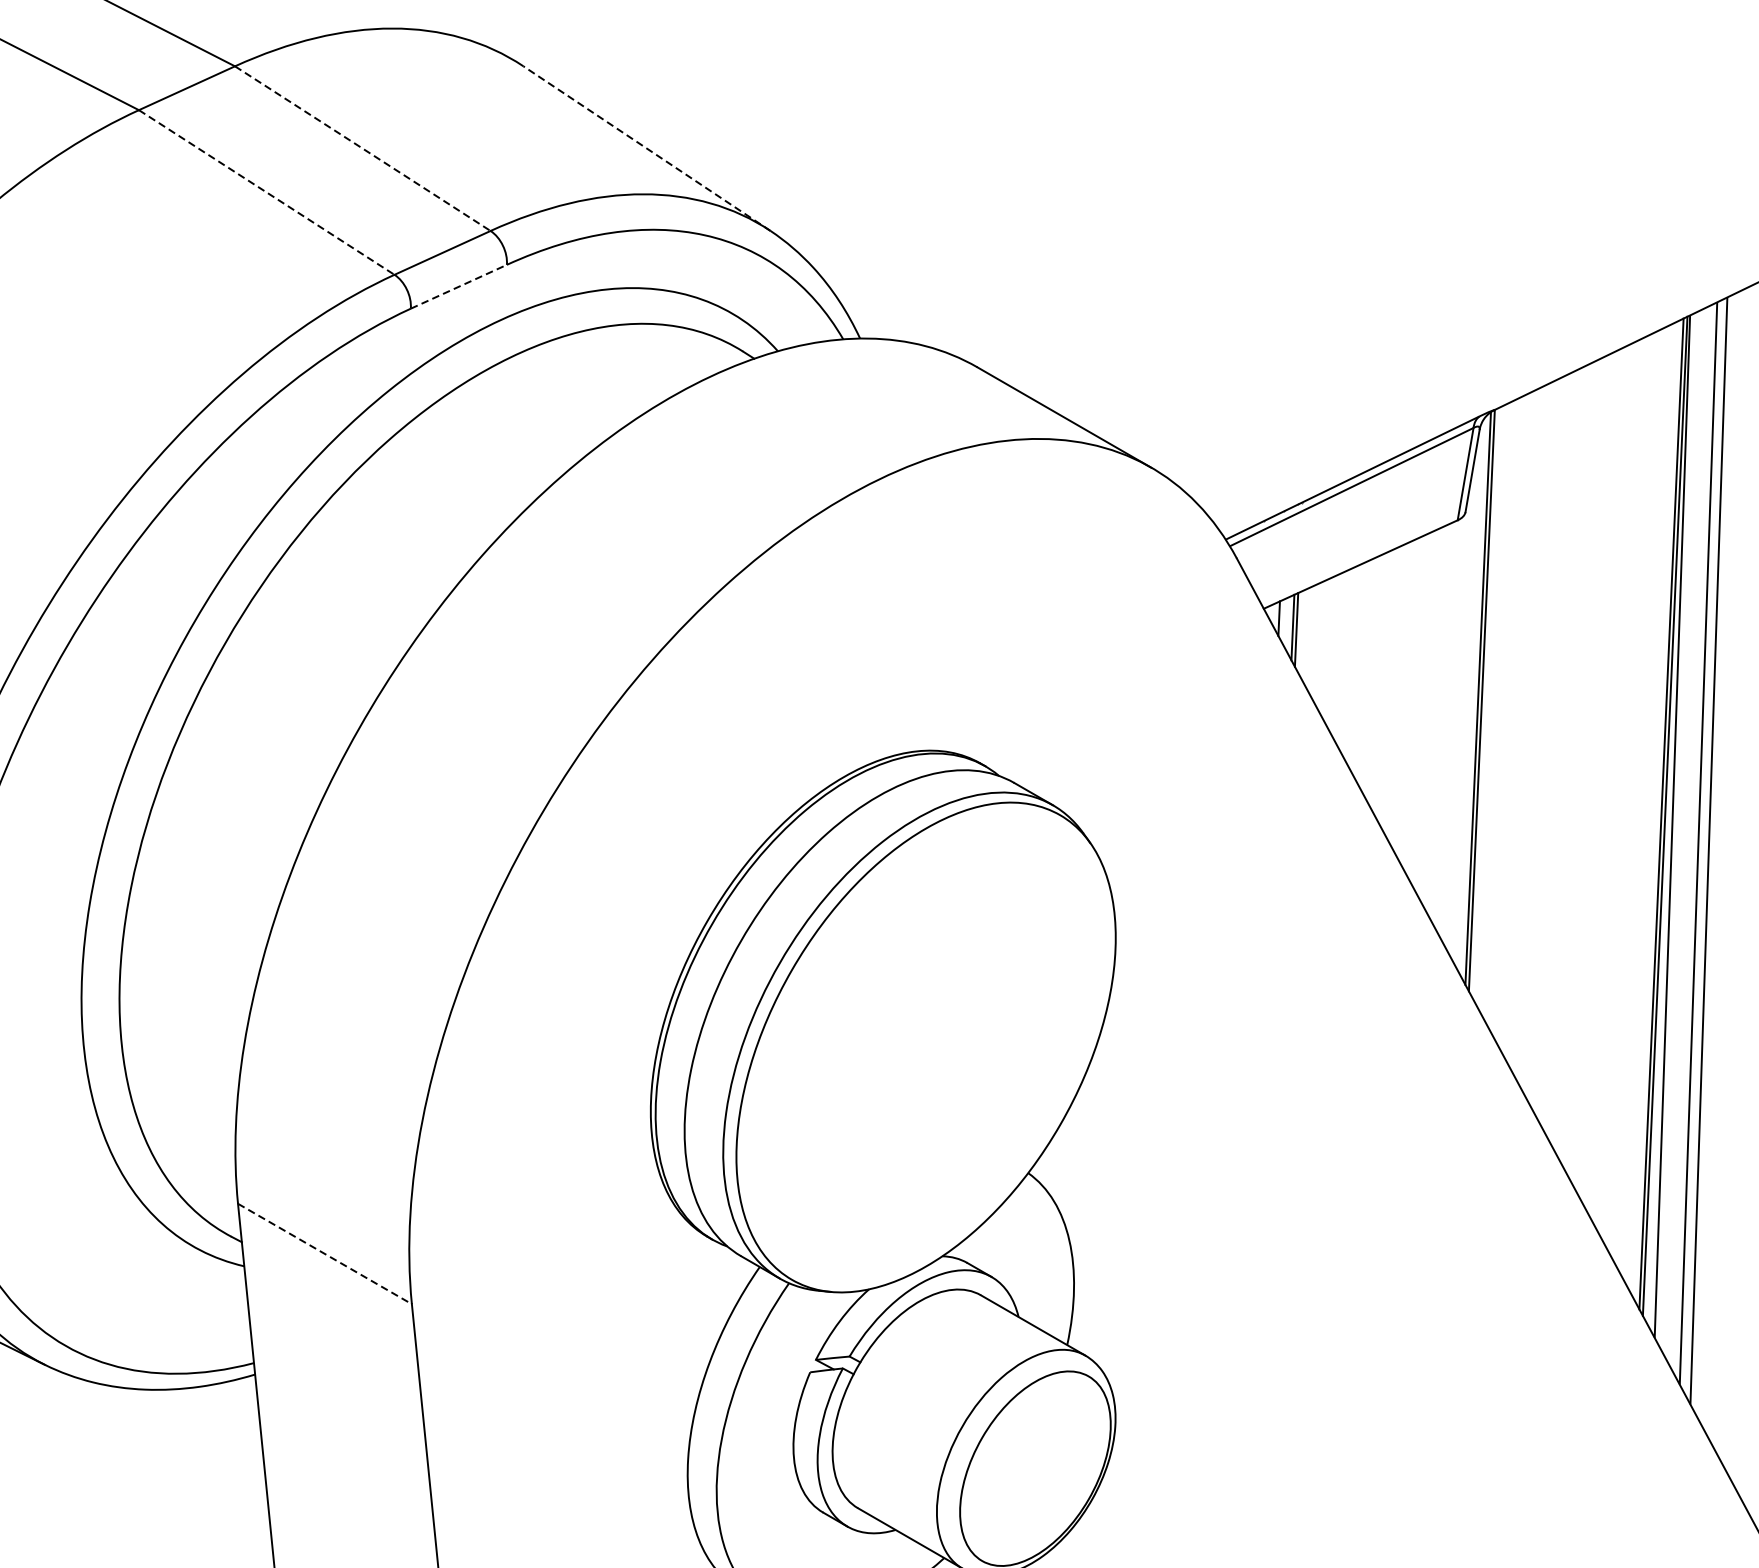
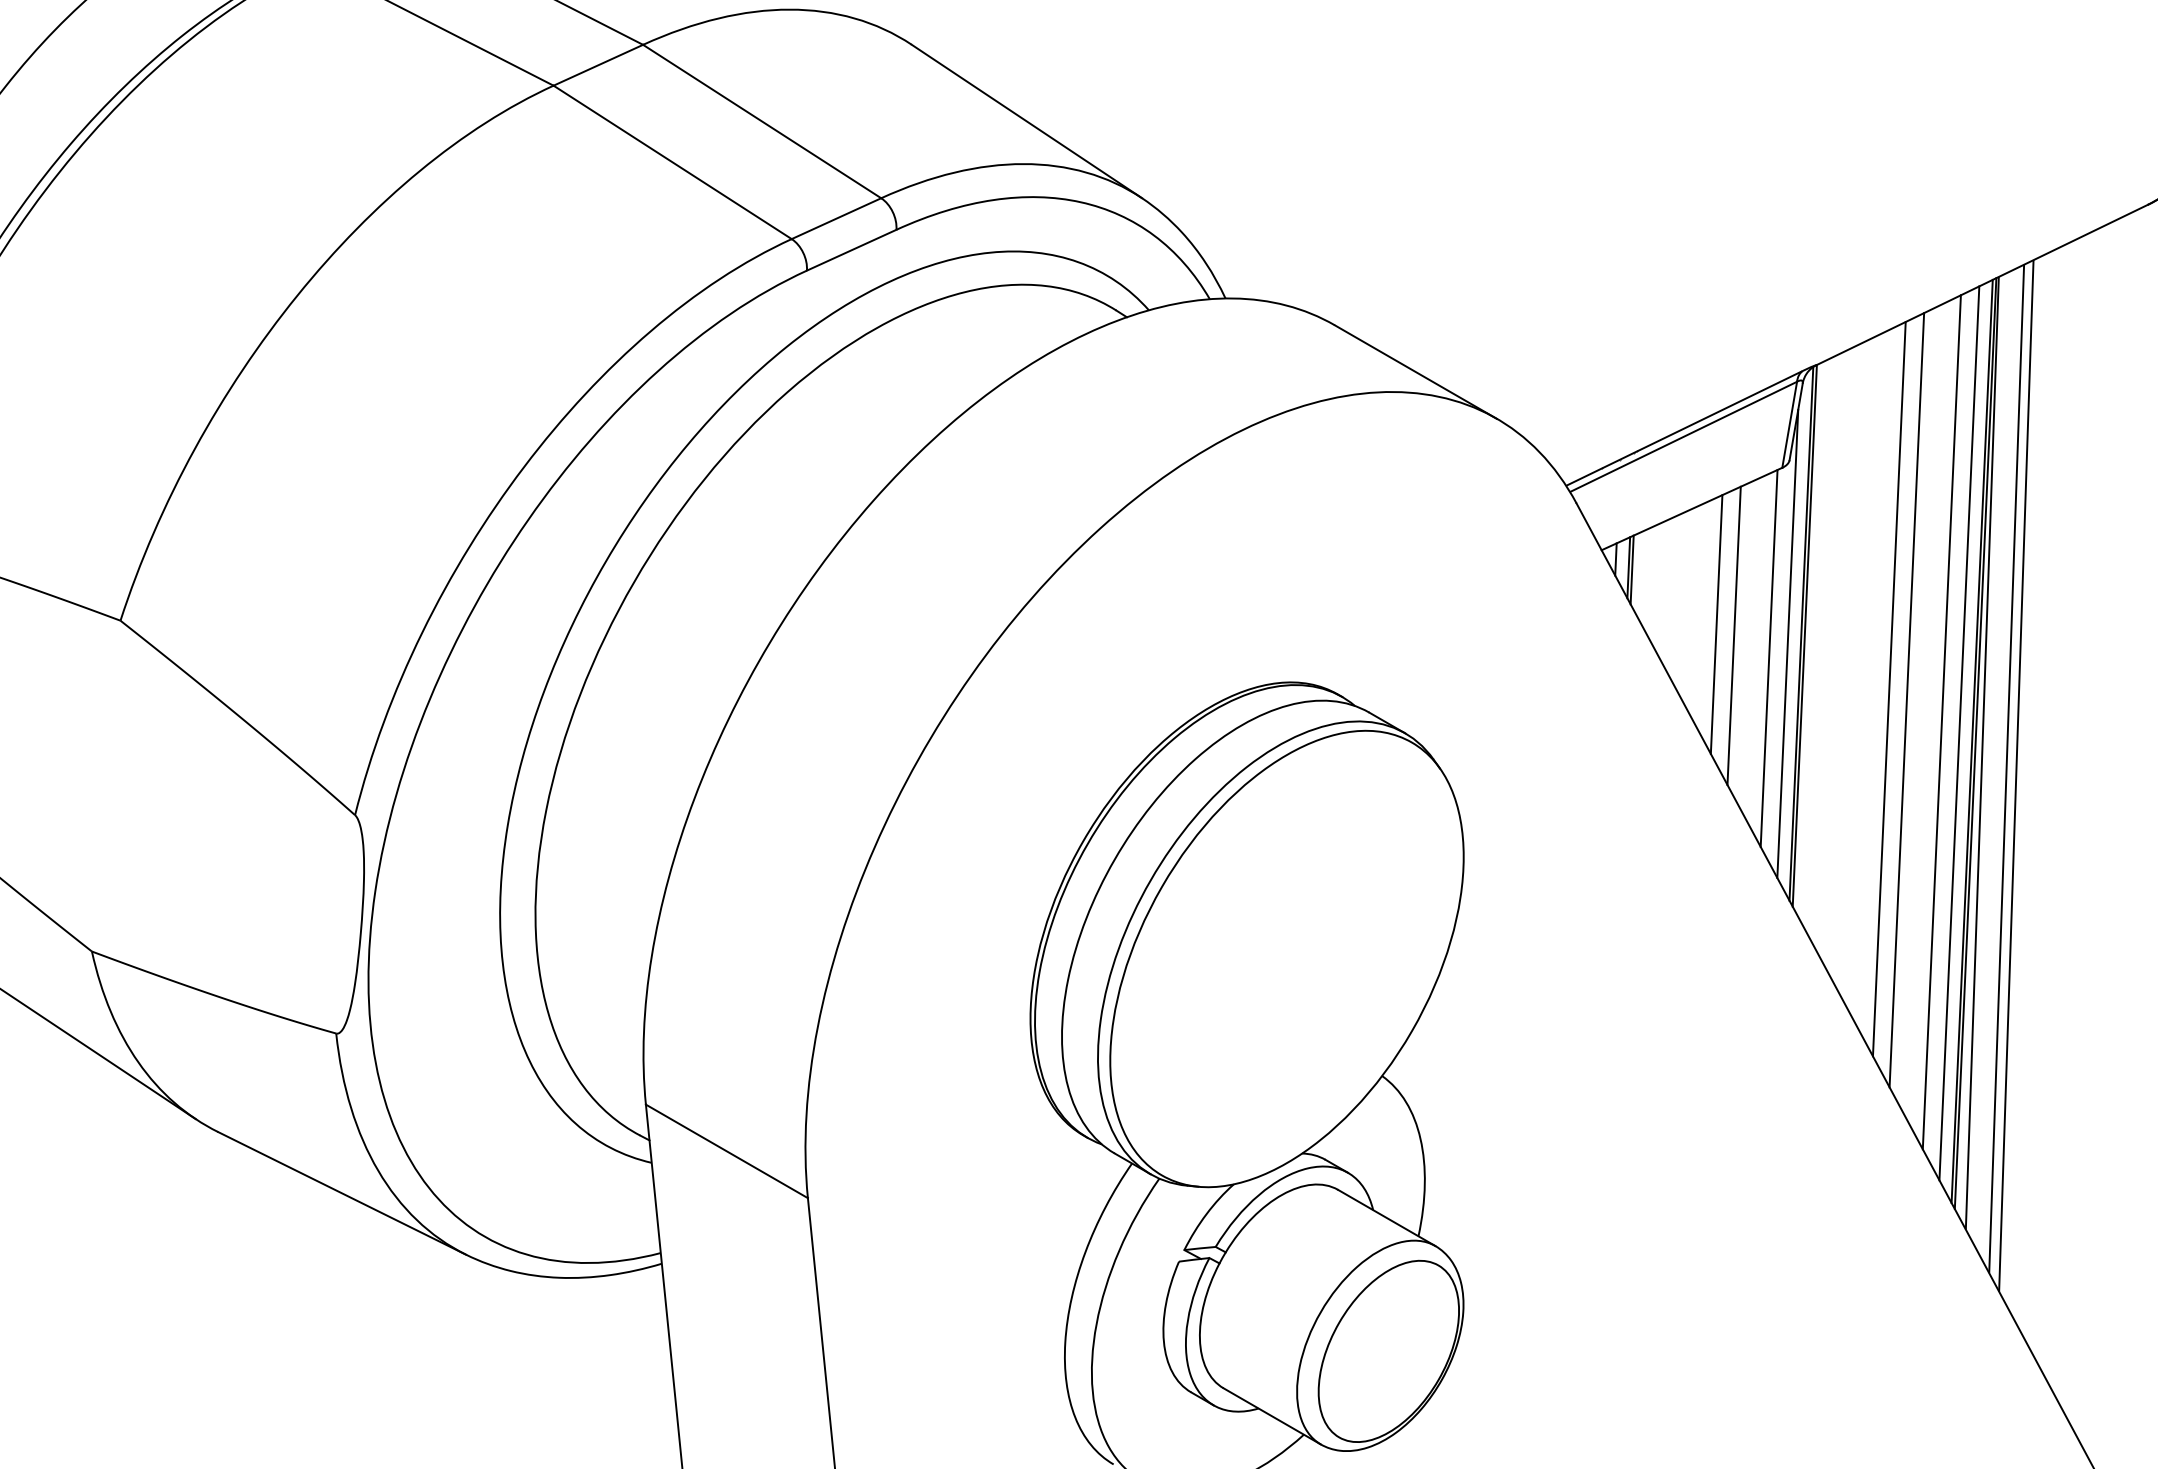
line: (363, 148) -> (762, 121), dashed -> solid
line: (646, 148) -> (1026, 121), dashed -> solid
line: (266, 192) -> (672, 162), dashed -> solid
line: (459, 287) -> (852, 250), dashed -> solid
line: (1387, 688) -> (1716, 624), added
line: (1405, 700) -> (1733, 635), added
line: (1463, 708) -> (1787, 643), added
line: (1442, 723) -> (1768, 657), added
line: (1571, 758) -> (1888, 689), added
line: (1591, 770) -> (1906, 700), added
line: (1628, 793) -> (1941, 722), added
line: (1647, 805) -> (1959, 733), added
line: (324, 1254) -> (726, 1151), dashed -> solid

